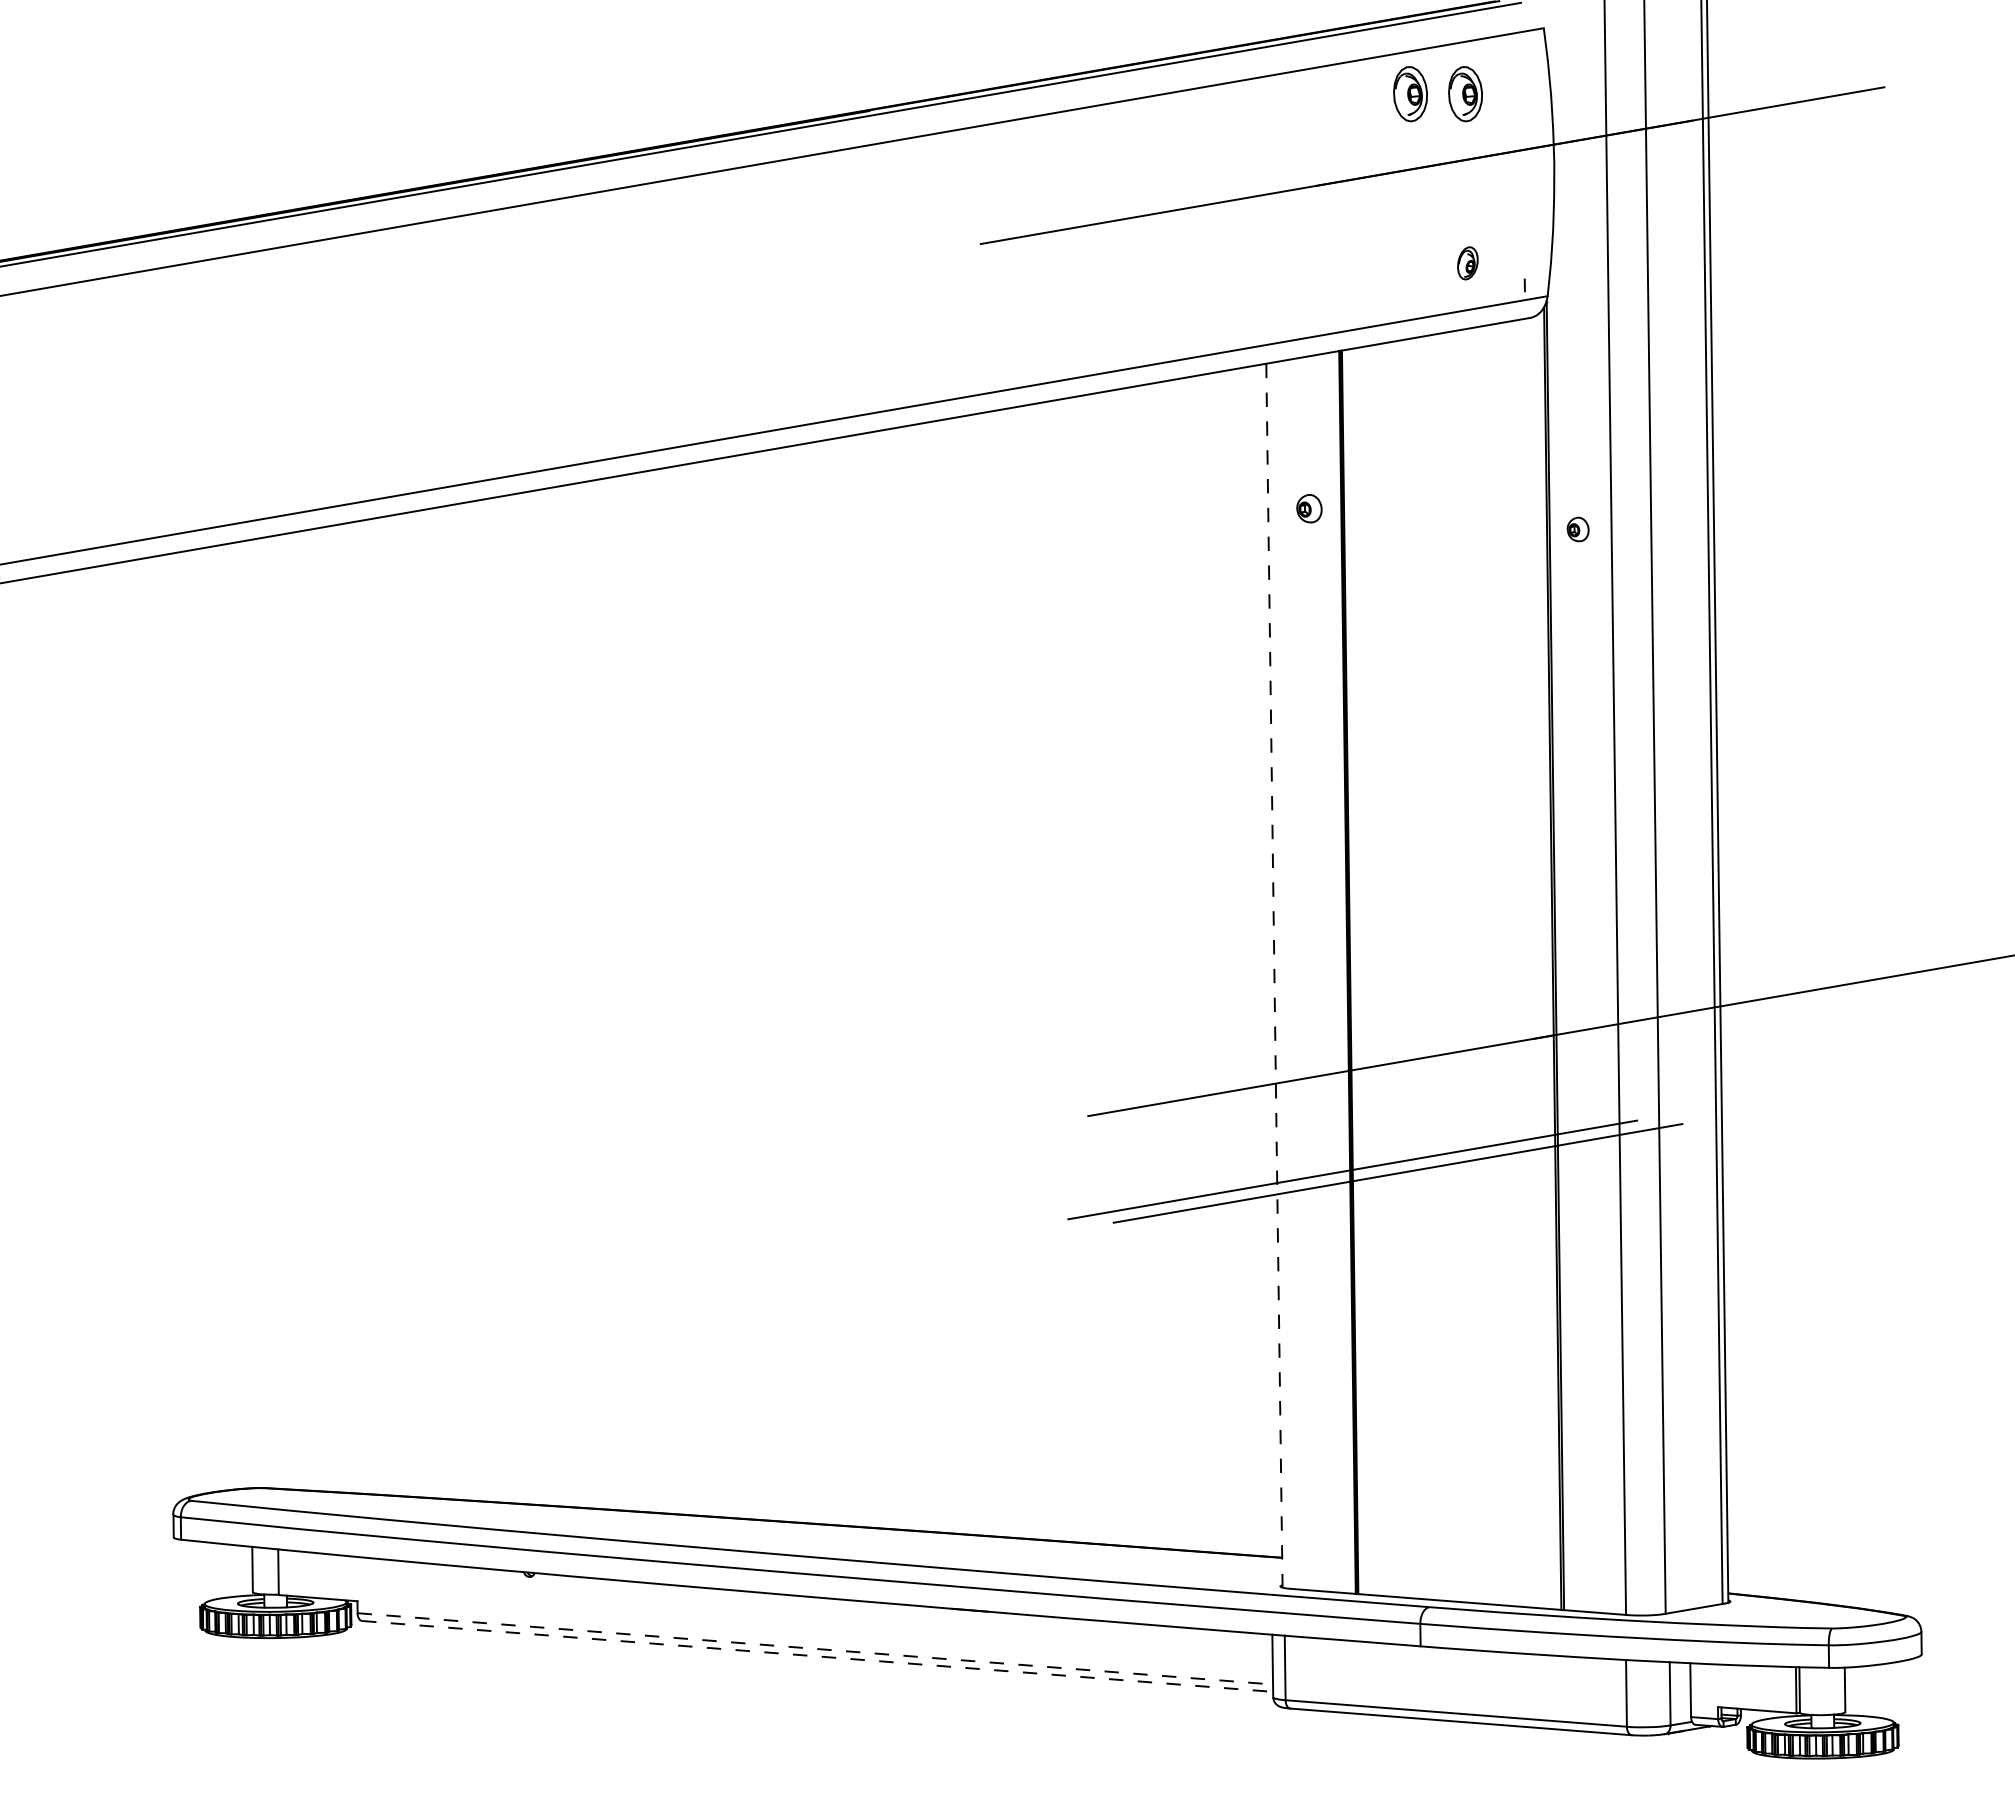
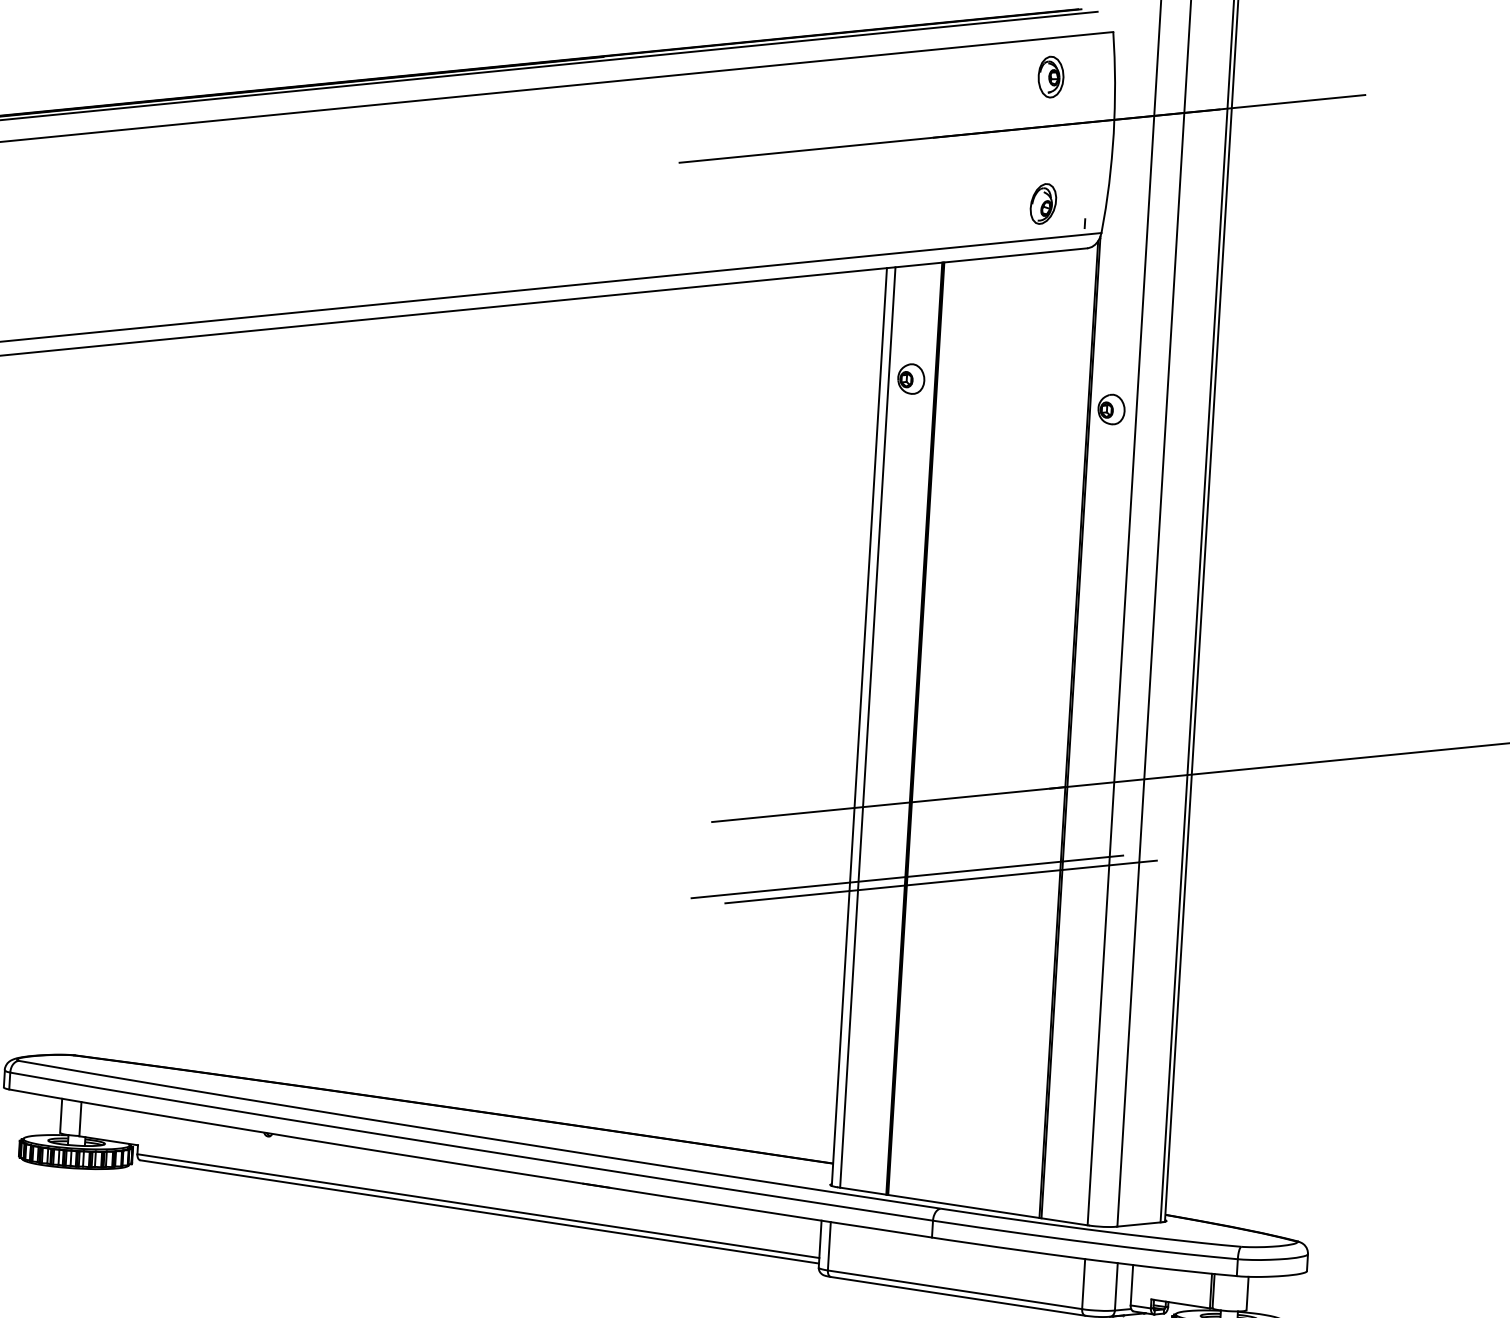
part: (1410, 94) -> (1009, 74), removed
part: (1467, 263) -> (1043, 204), size x1.67
part: (1309, 508) -> (911, 378), size x1.43
part: (1577, 529) -> (1110, 409), size x1.67
line: (1285, 975) -> (867, 727), added
line: (1274, 976) -> (859, 727), dashed -> solid
line: (815, 1648) -> (478, 1205), dashed -> solid
line: (817, 1656) -> (479, 1211), dashed -> solid

